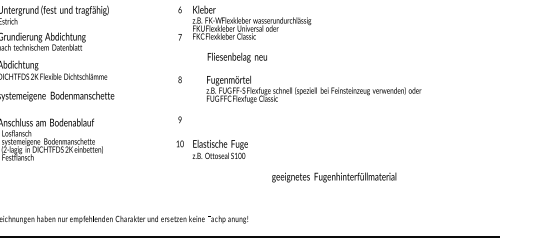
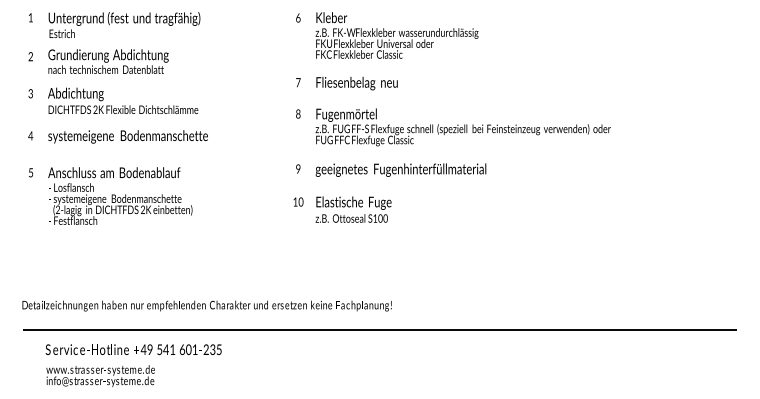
text: (180, 37) -> (298, 82), moved
text: (236, 57) -> (356, 83), moved
text: (313, 89) -> (462, 127), moved
text: (333, 177) -> (400, 169), moved

